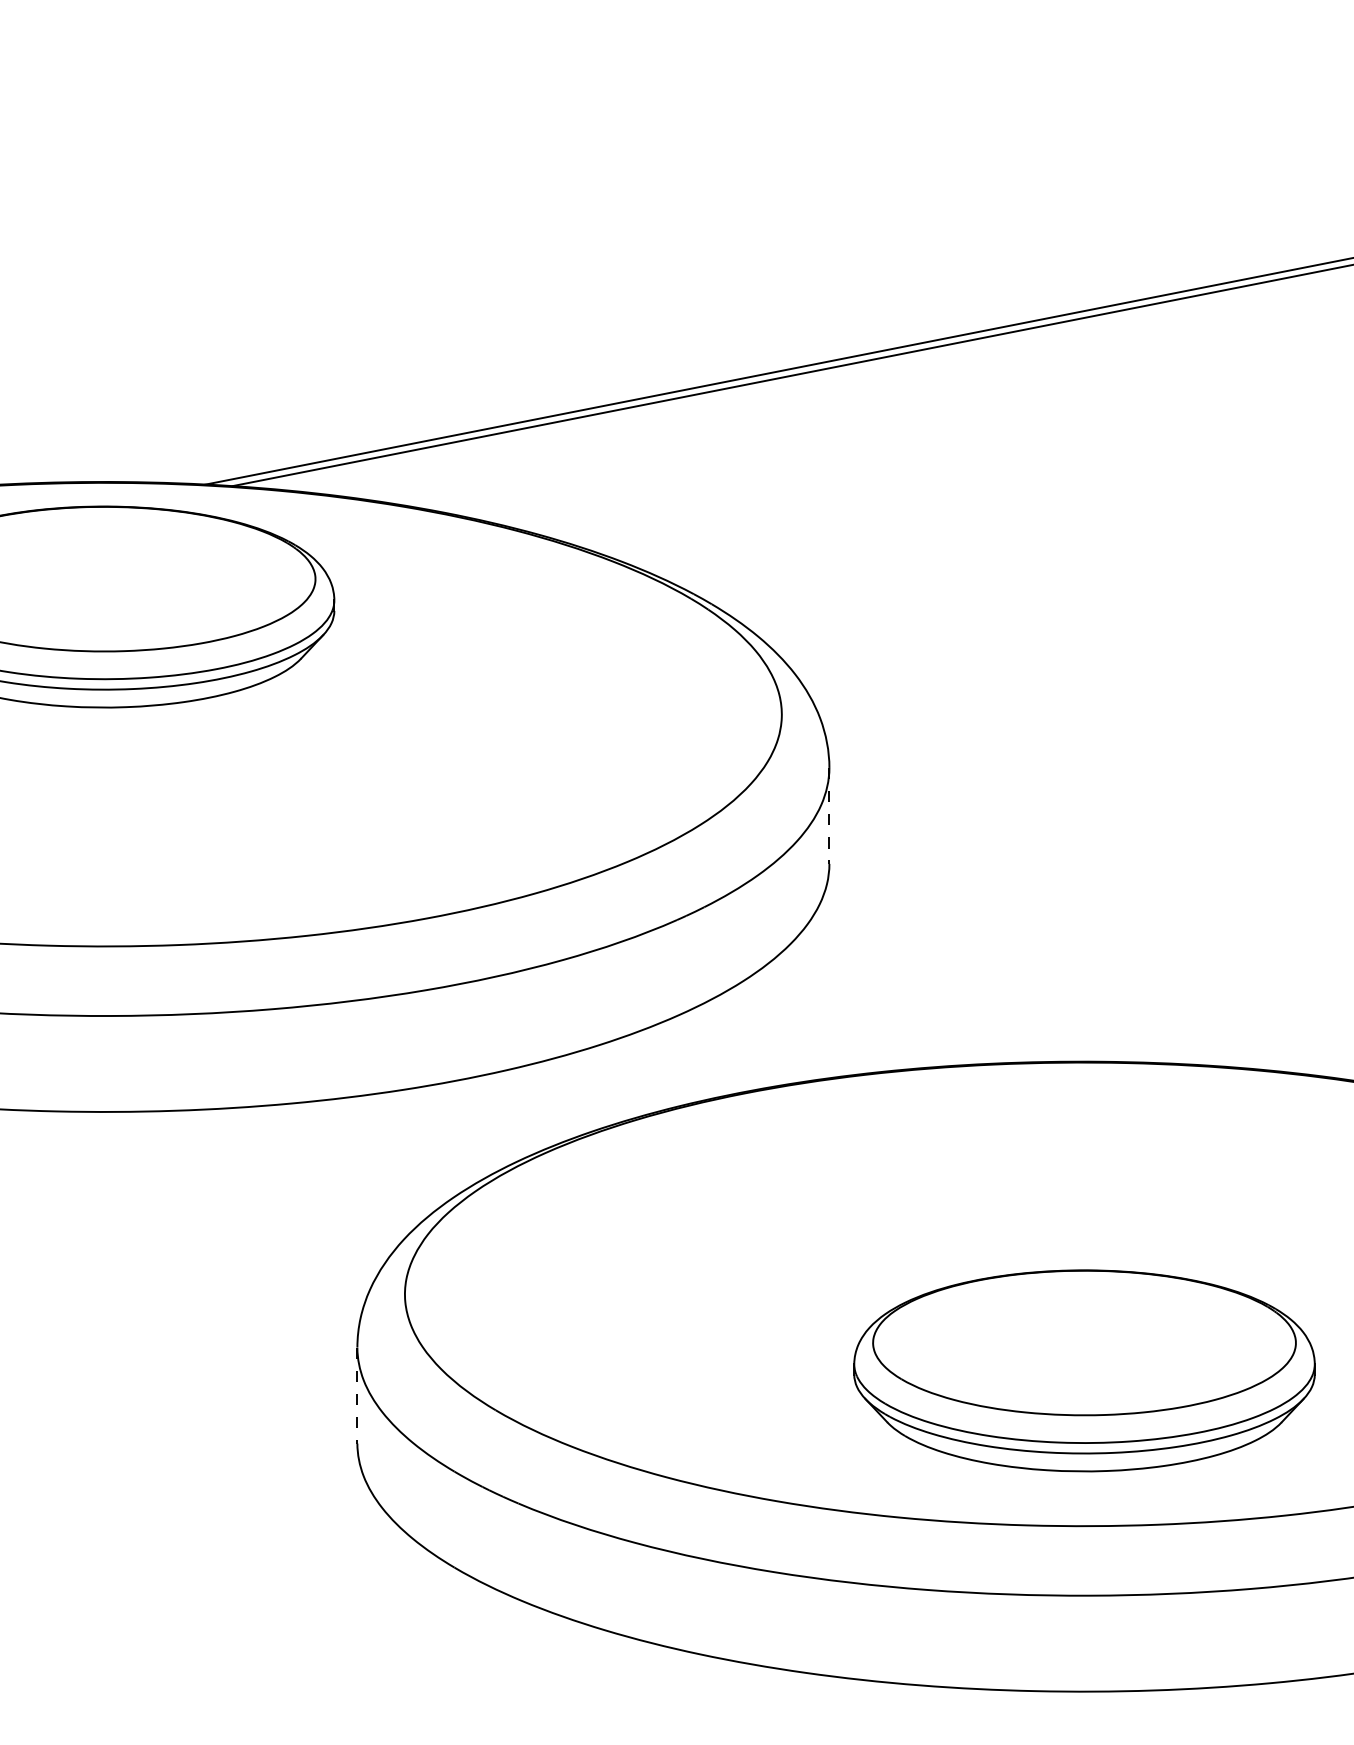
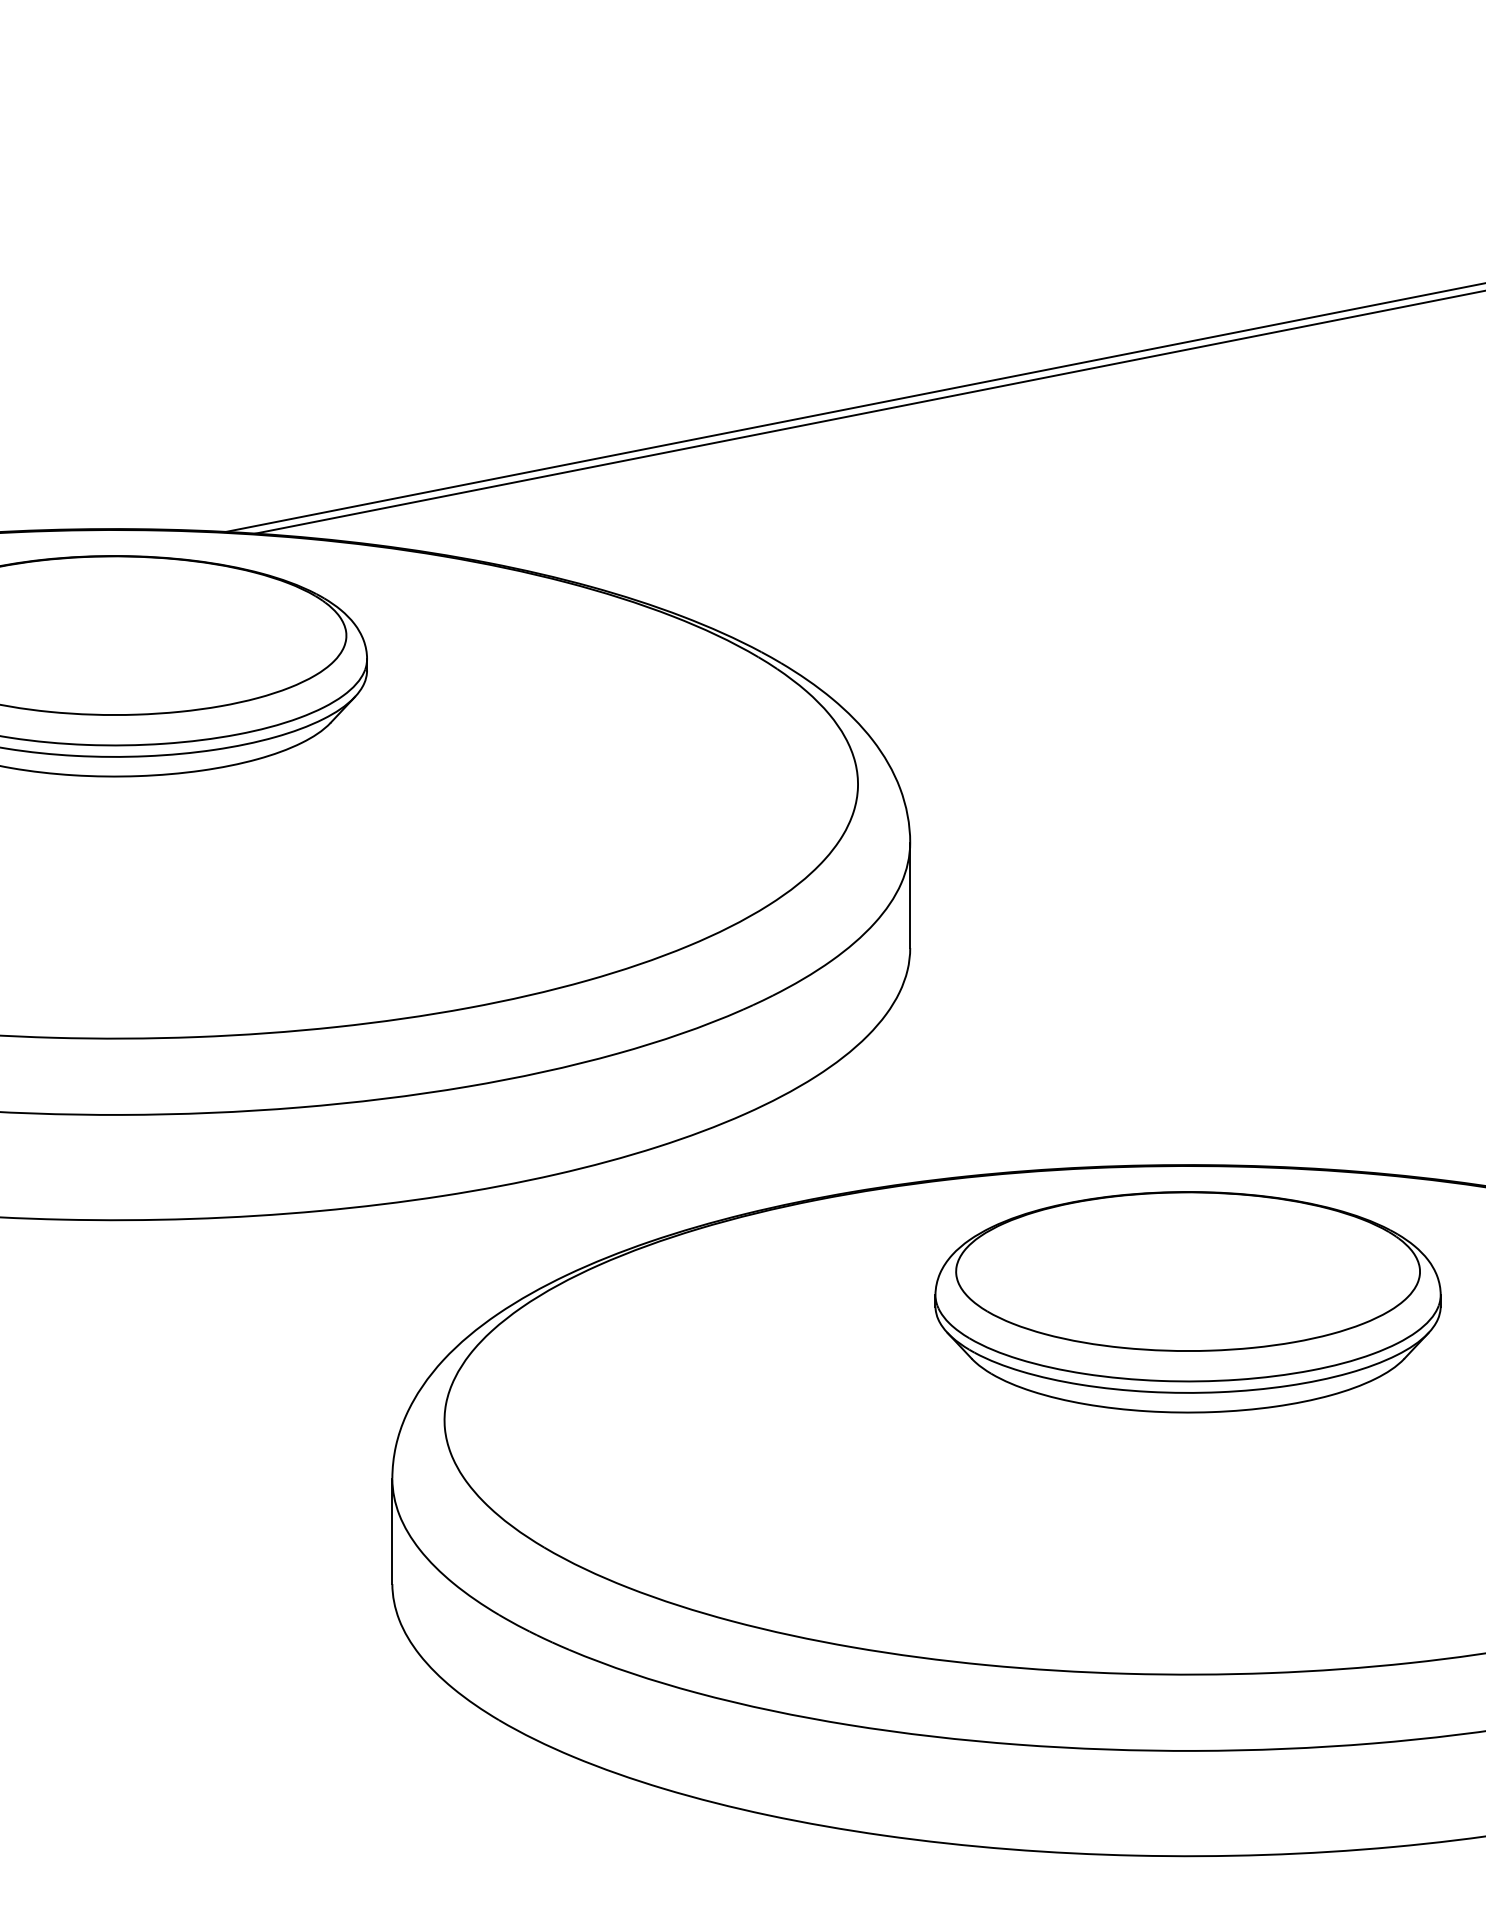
line: (829, 815) -> (910, 895), dashed -> solid
part: (1083, 1371) -> (1187, 1302), moved
line: (357, 1395) -> (392, 1531), dashed -> solid

